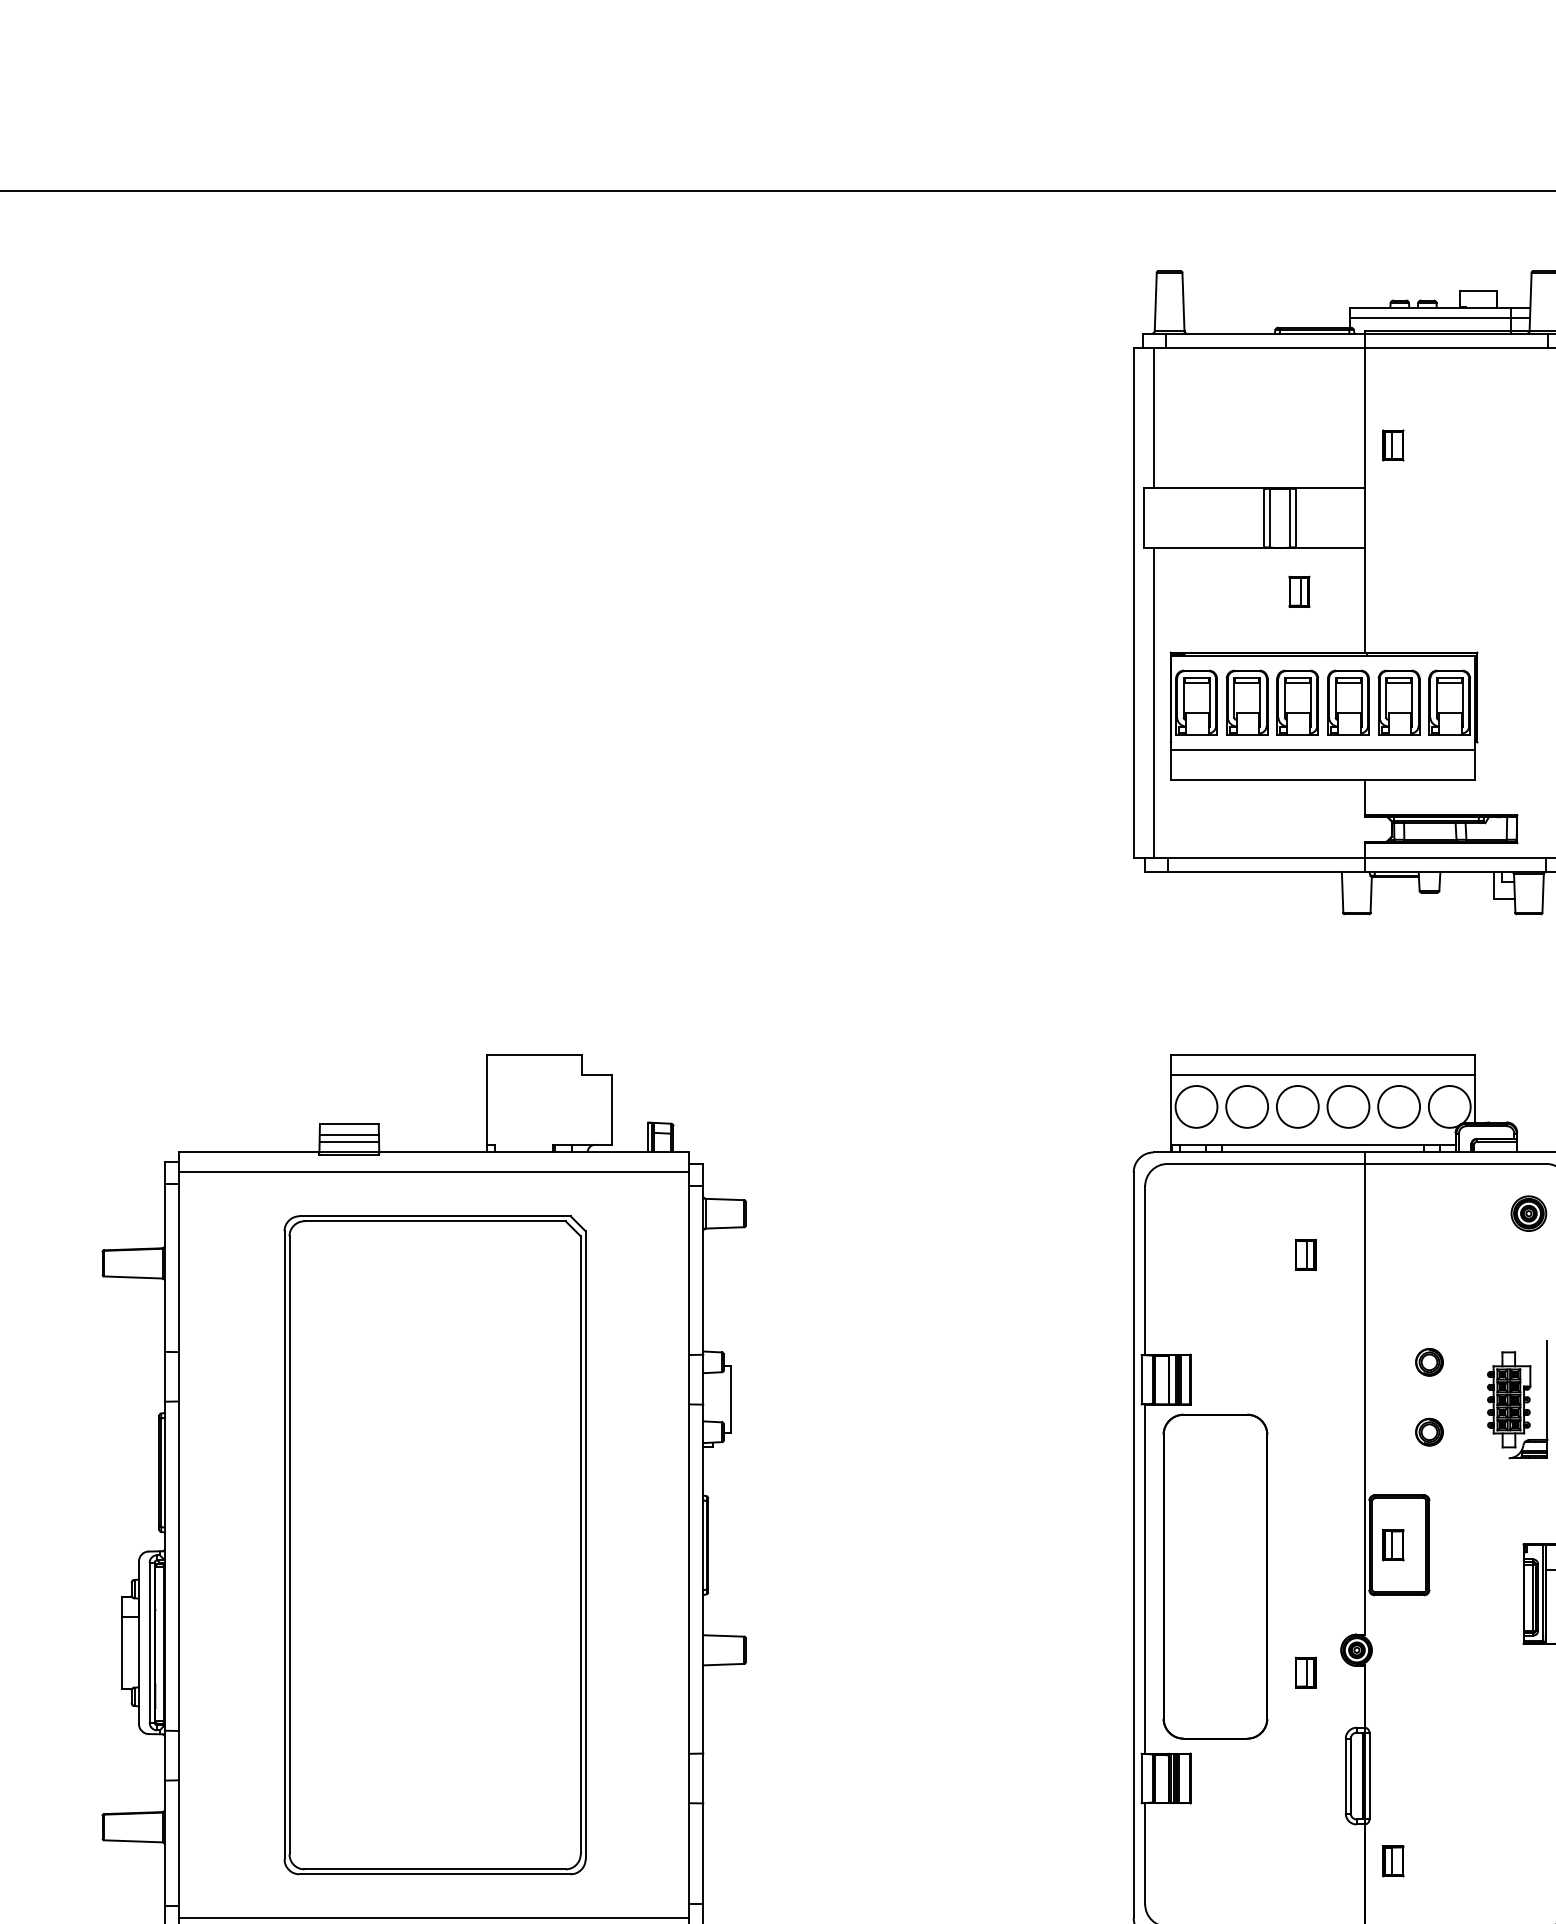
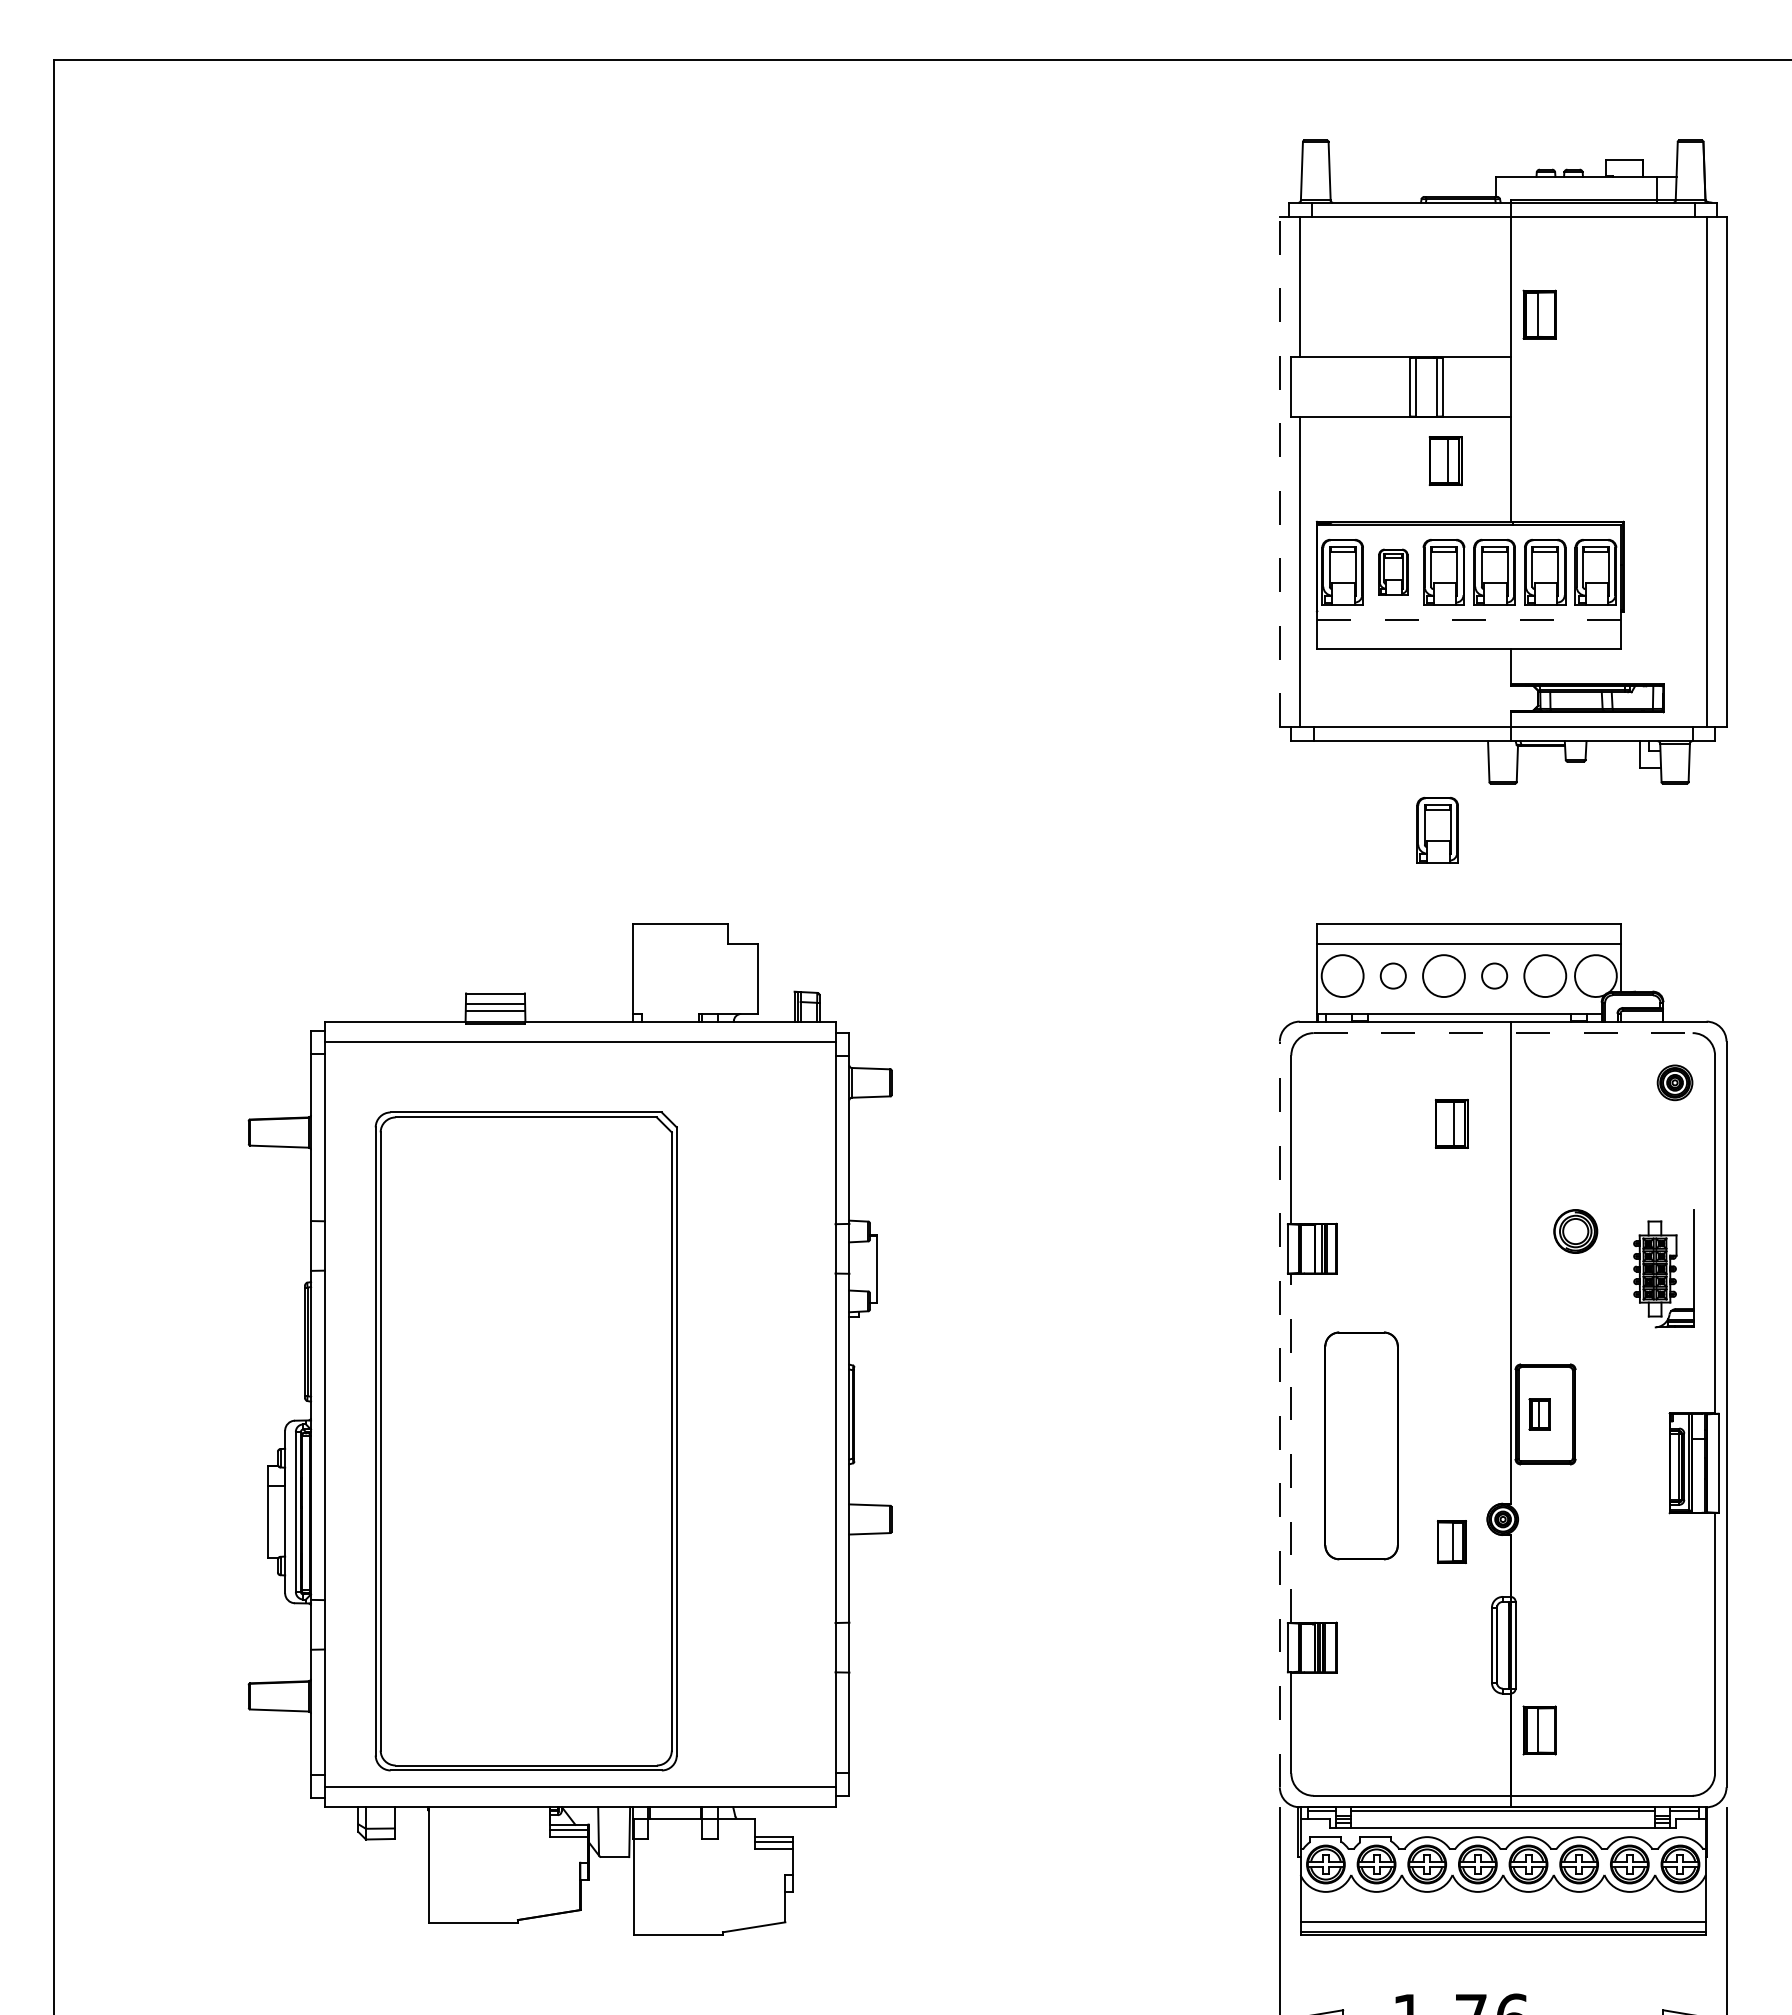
line: (1439, 317) -> (1585, 186), removed
part: (1393, 445) -> (1539, 314), size x1.6
part: (1299, 591) -> (1445, 460), size x1.6
line: (1133, 602) -> (1279, 471), solid -> dashed
part: (1247, 703) -> (1393, 572), size x0.7
line: (1323, 750) -> (1469, 619), solid -> dashed
part: (1291, 961) -> (1437, 830), added
circle: (1247, 1107) -> (1393, 976), size x0.6
circle: (1348, 1107) -> (1494, 976), size x0.6
line: (1357, 1164) -> (1503, 1033), solid -> dashed
part: (1306, 1255) -> (1452, 1124), size x1.6
part: (1429, 1362) -> (1575, 1231), size x1.6
part: (1429, 1432) -> (1575, 1301), removed
part: (434, 1545) -> (525, 1441), moved
line: (1133, 1545) -> (1279, 1414), solid -> dashed
part: (1215, 1576) -> (1361, 1445), size x0.7
line: (1145, 1579) -> (1291, 1448), solid -> dashed
part: (1306, 1672) -> (1452, 1541), size x1.4
part: (1393, 1861) -> (1539, 1730), size x1.6

